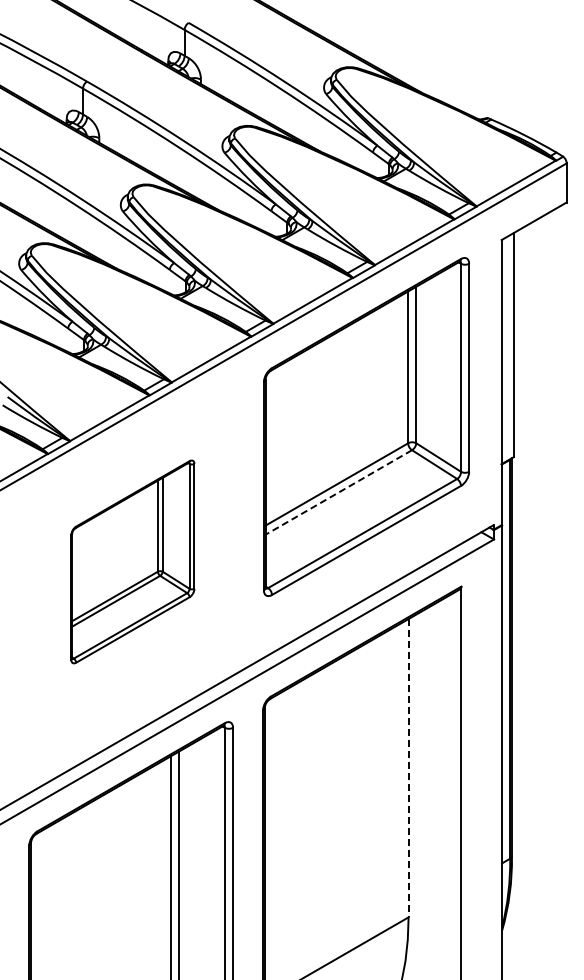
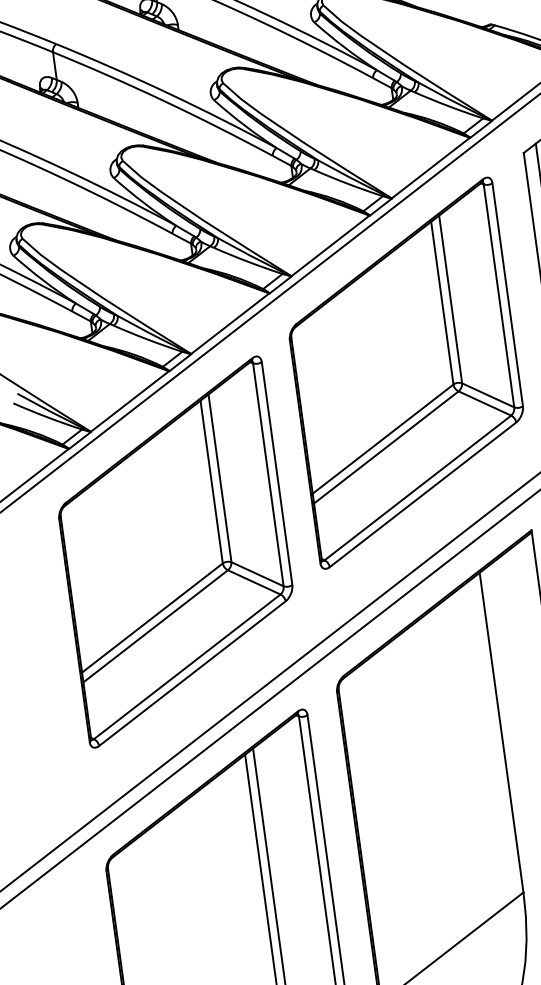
line: (338, 492) -> (385, 447), dashed -> solid
part: (132, 561) -> (175, 551), size x1.67
line: (408, 768) -> (501, 732), dashed -> solid

